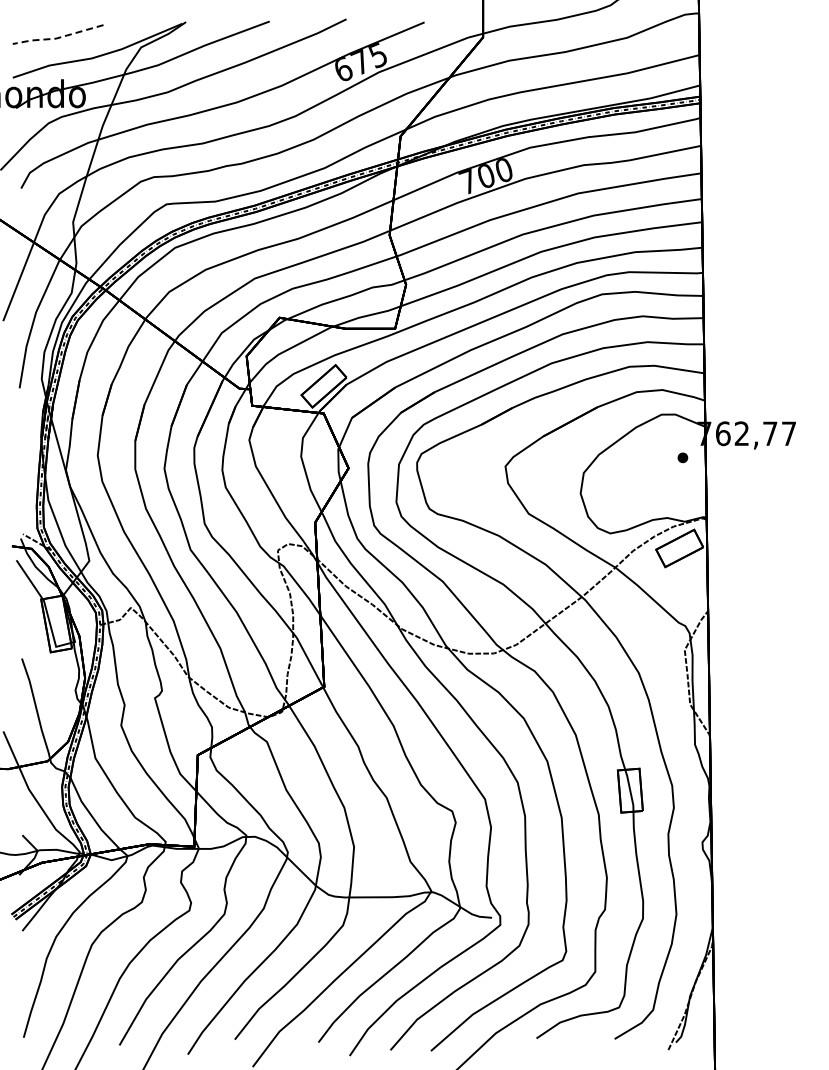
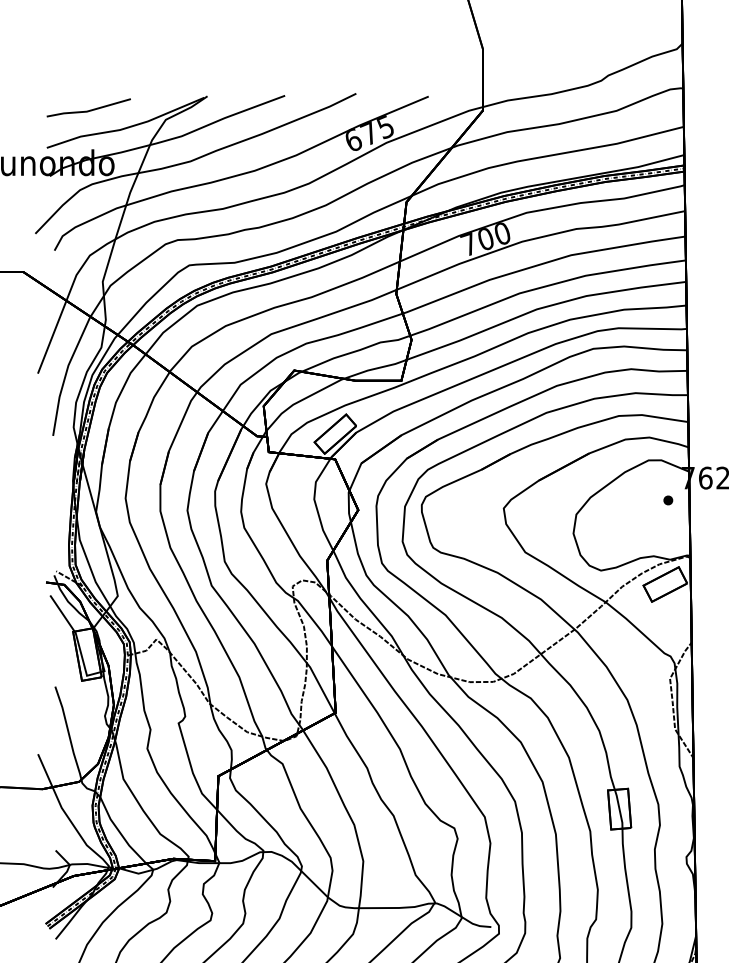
line: (57, 38) -> (88, 111), dashed -> solid

